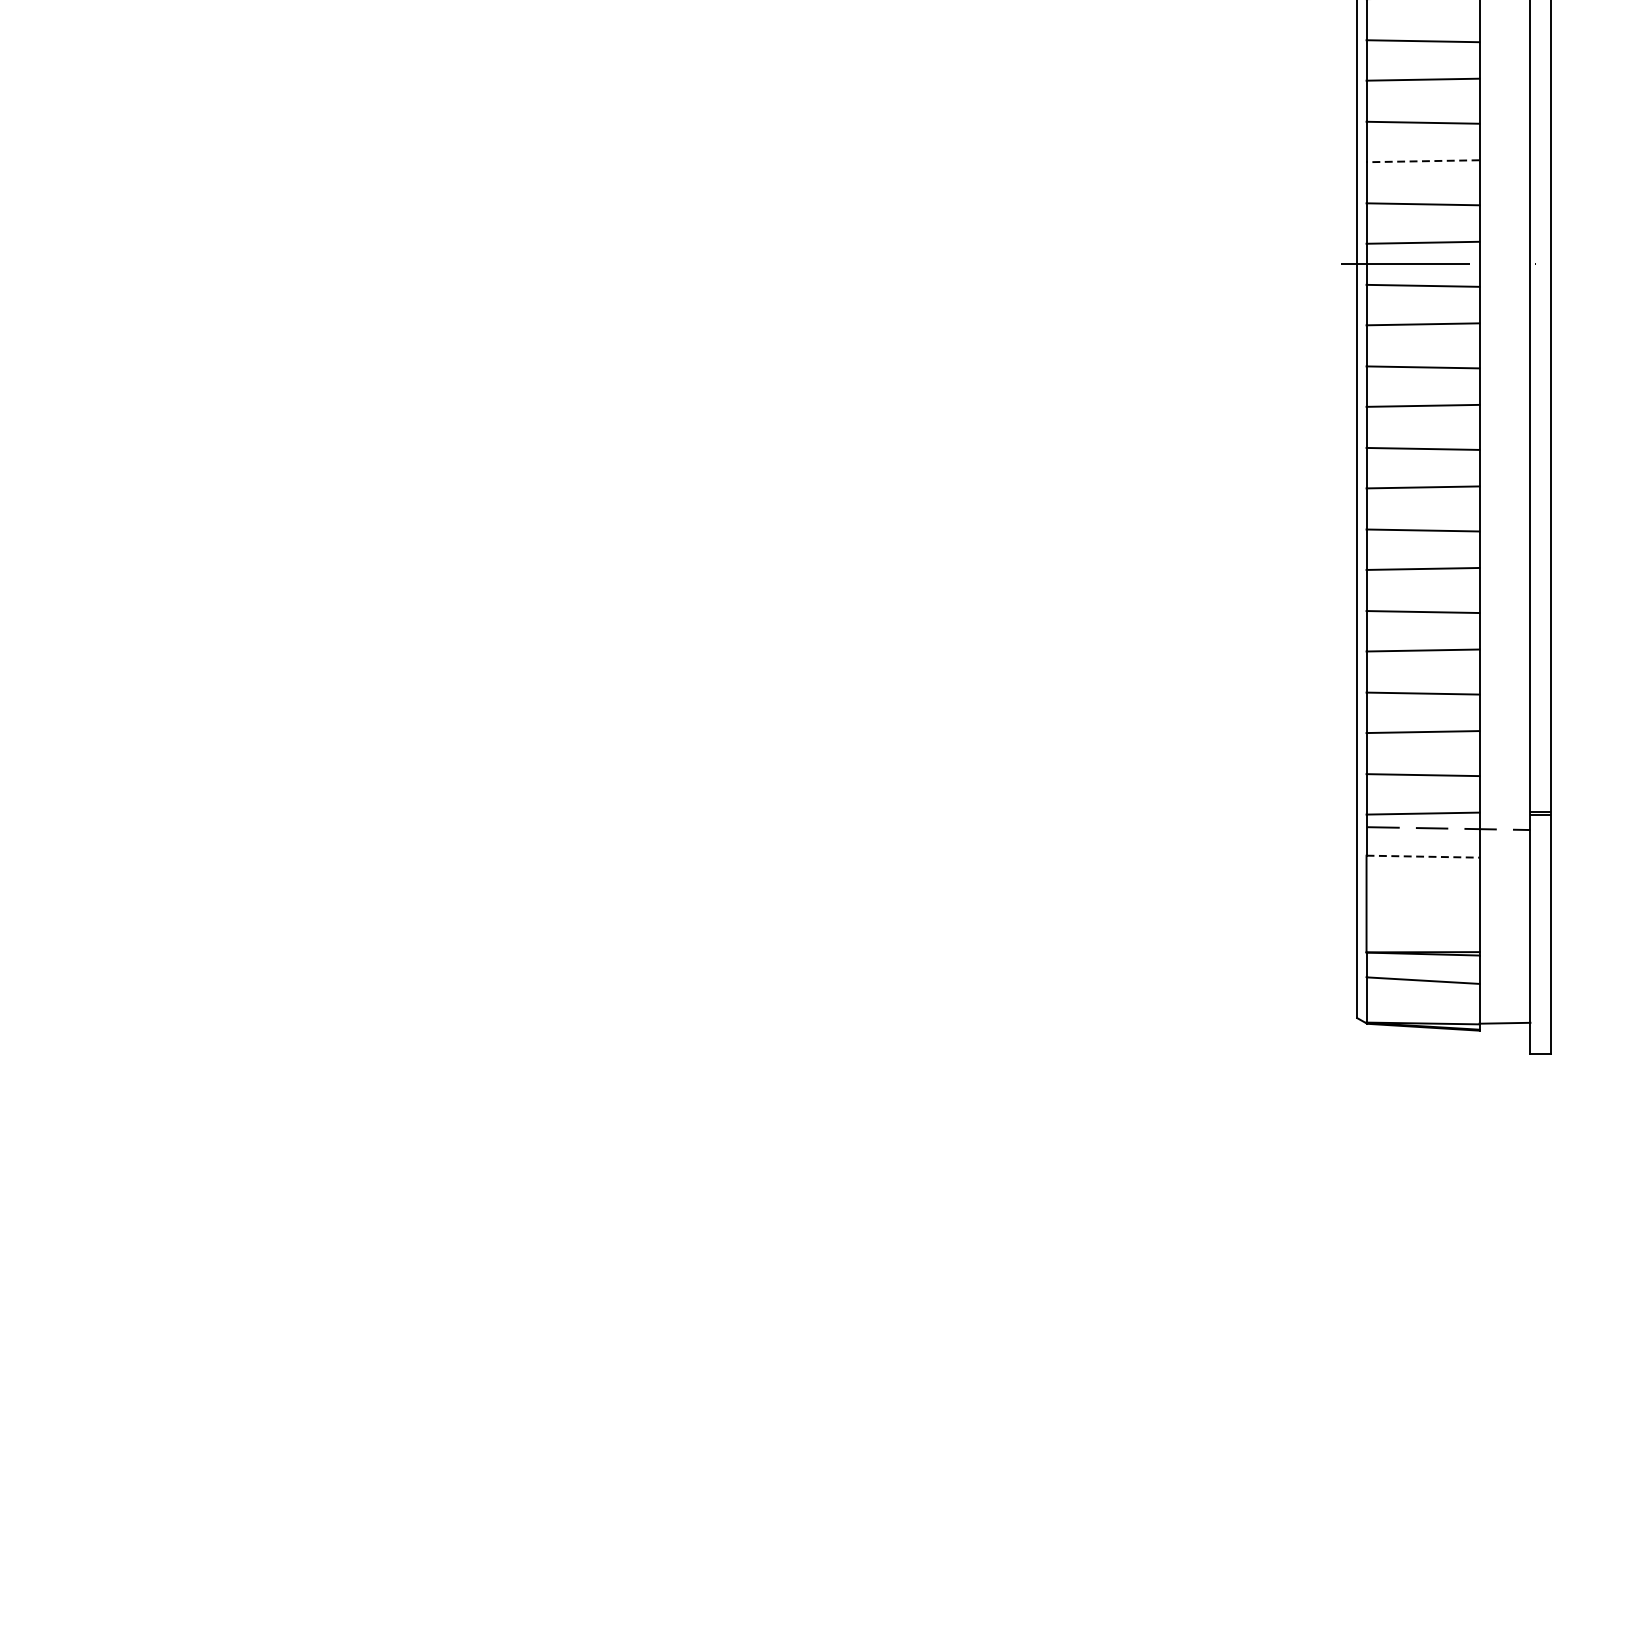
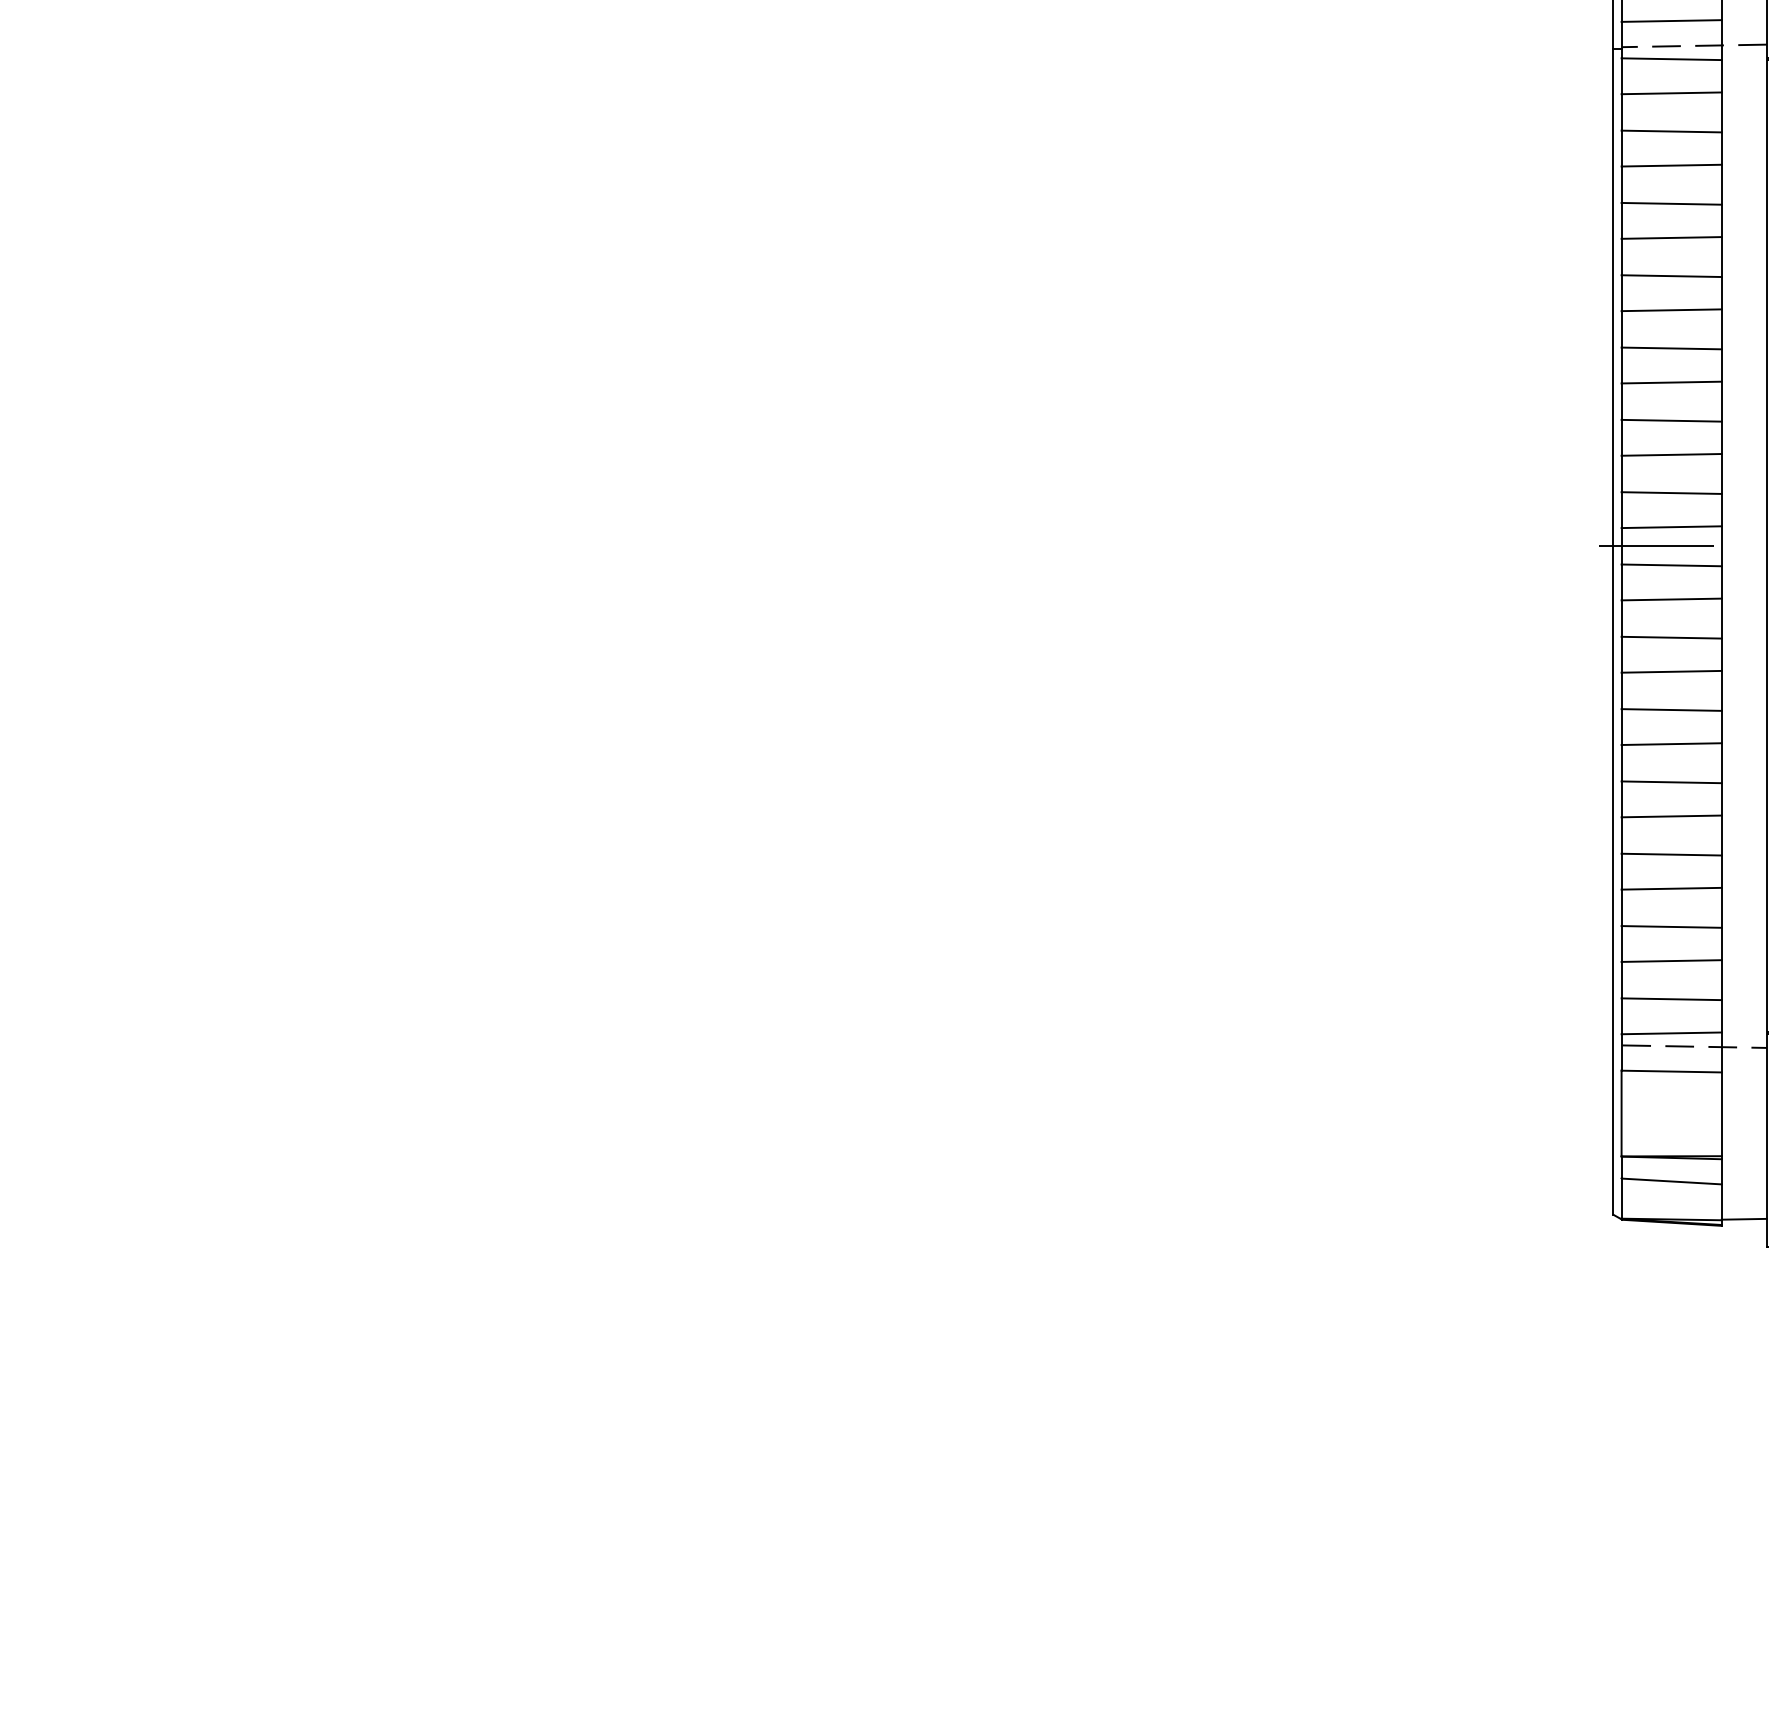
line: (1422, 160) -> (1671, 454), dashed -> solid
line: (1423, 856) -> (1672, 1071), dashed -> solid

